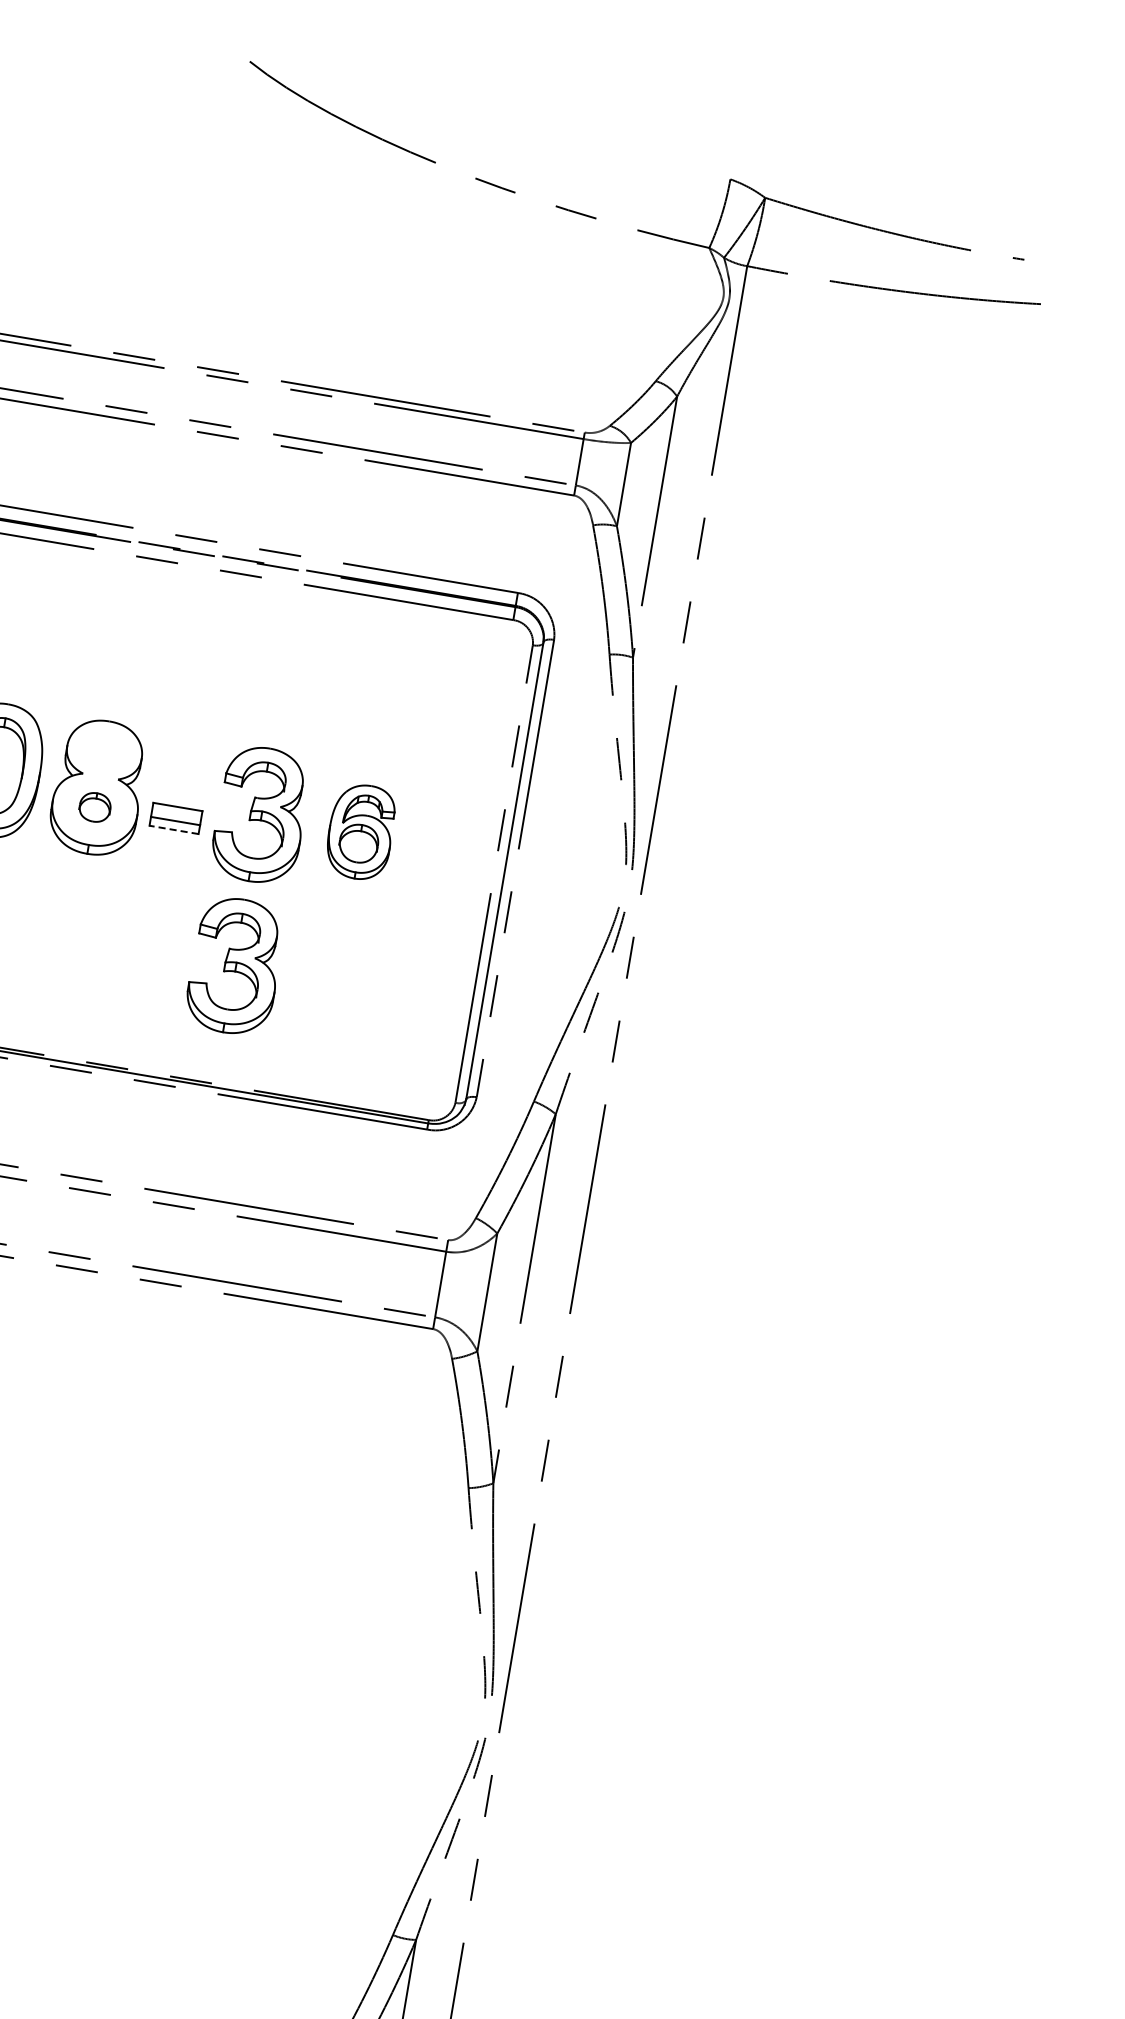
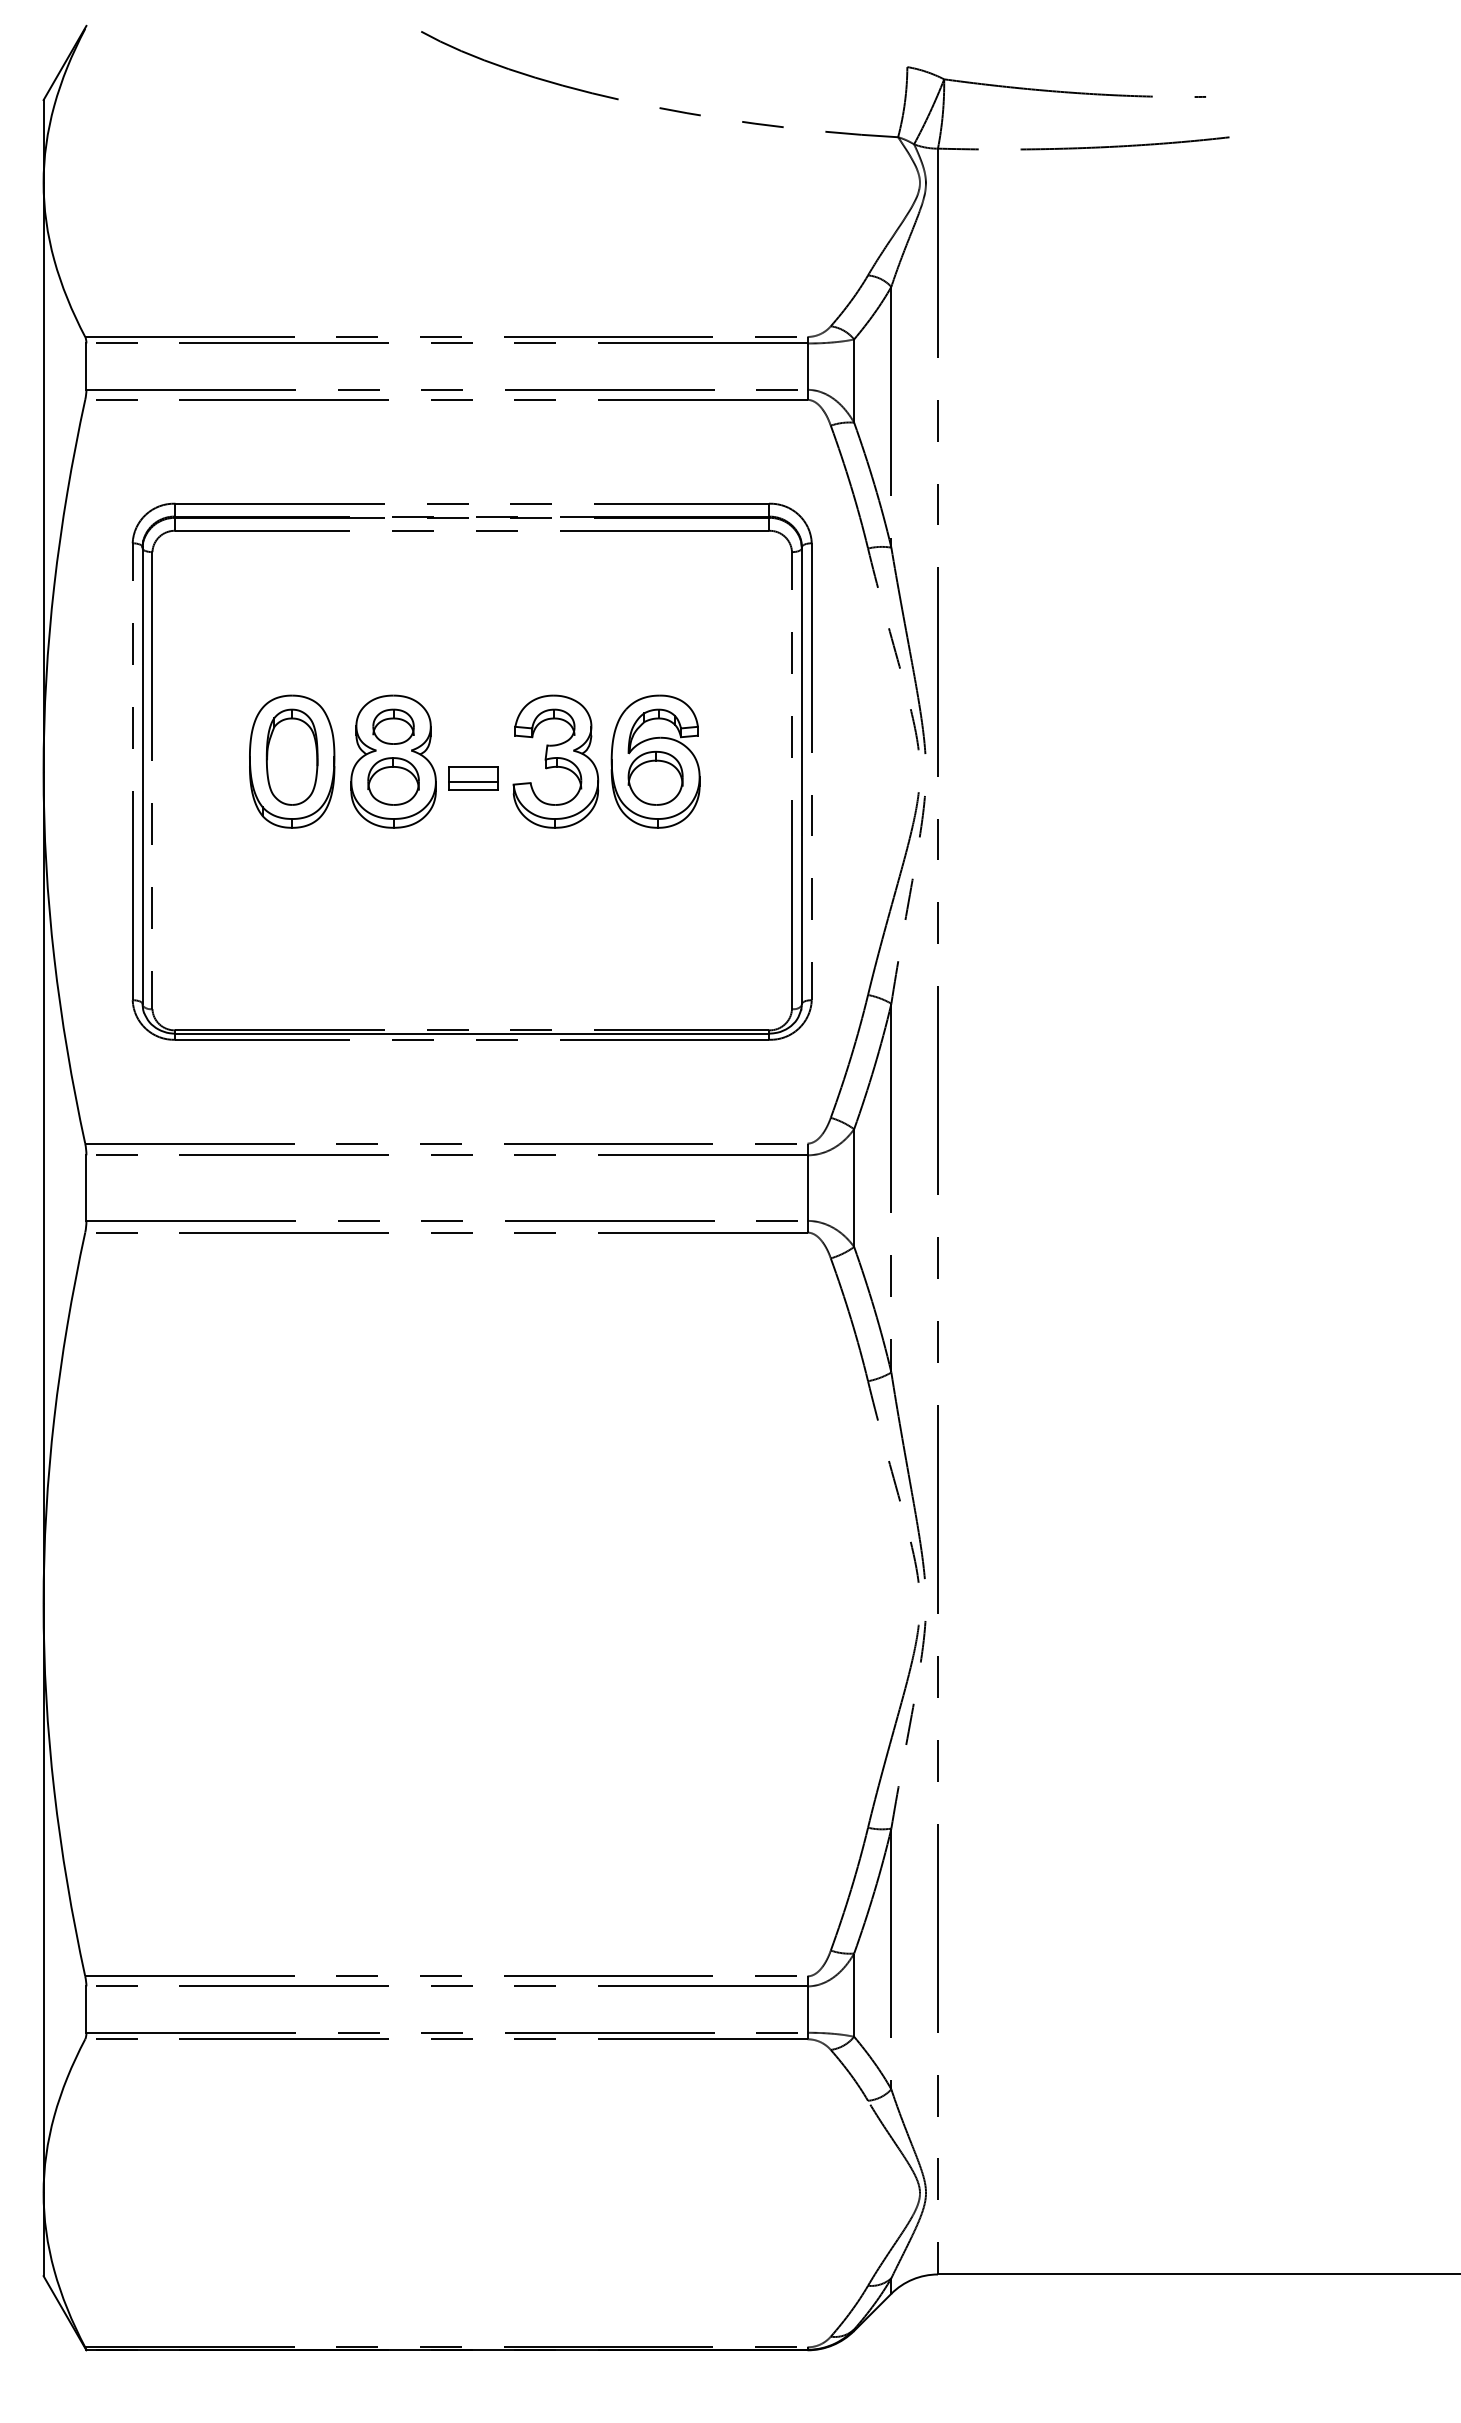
part: (104, 752) -> (393, 726), added
part: (95, 807) -> (393, 781), size x1.67
line: (173, 830) -> (473, 790), dashed -> solid
part: (360, 831) -> (655, 761), size x1.43
part: (235, 966) -> (555, 912), removed

